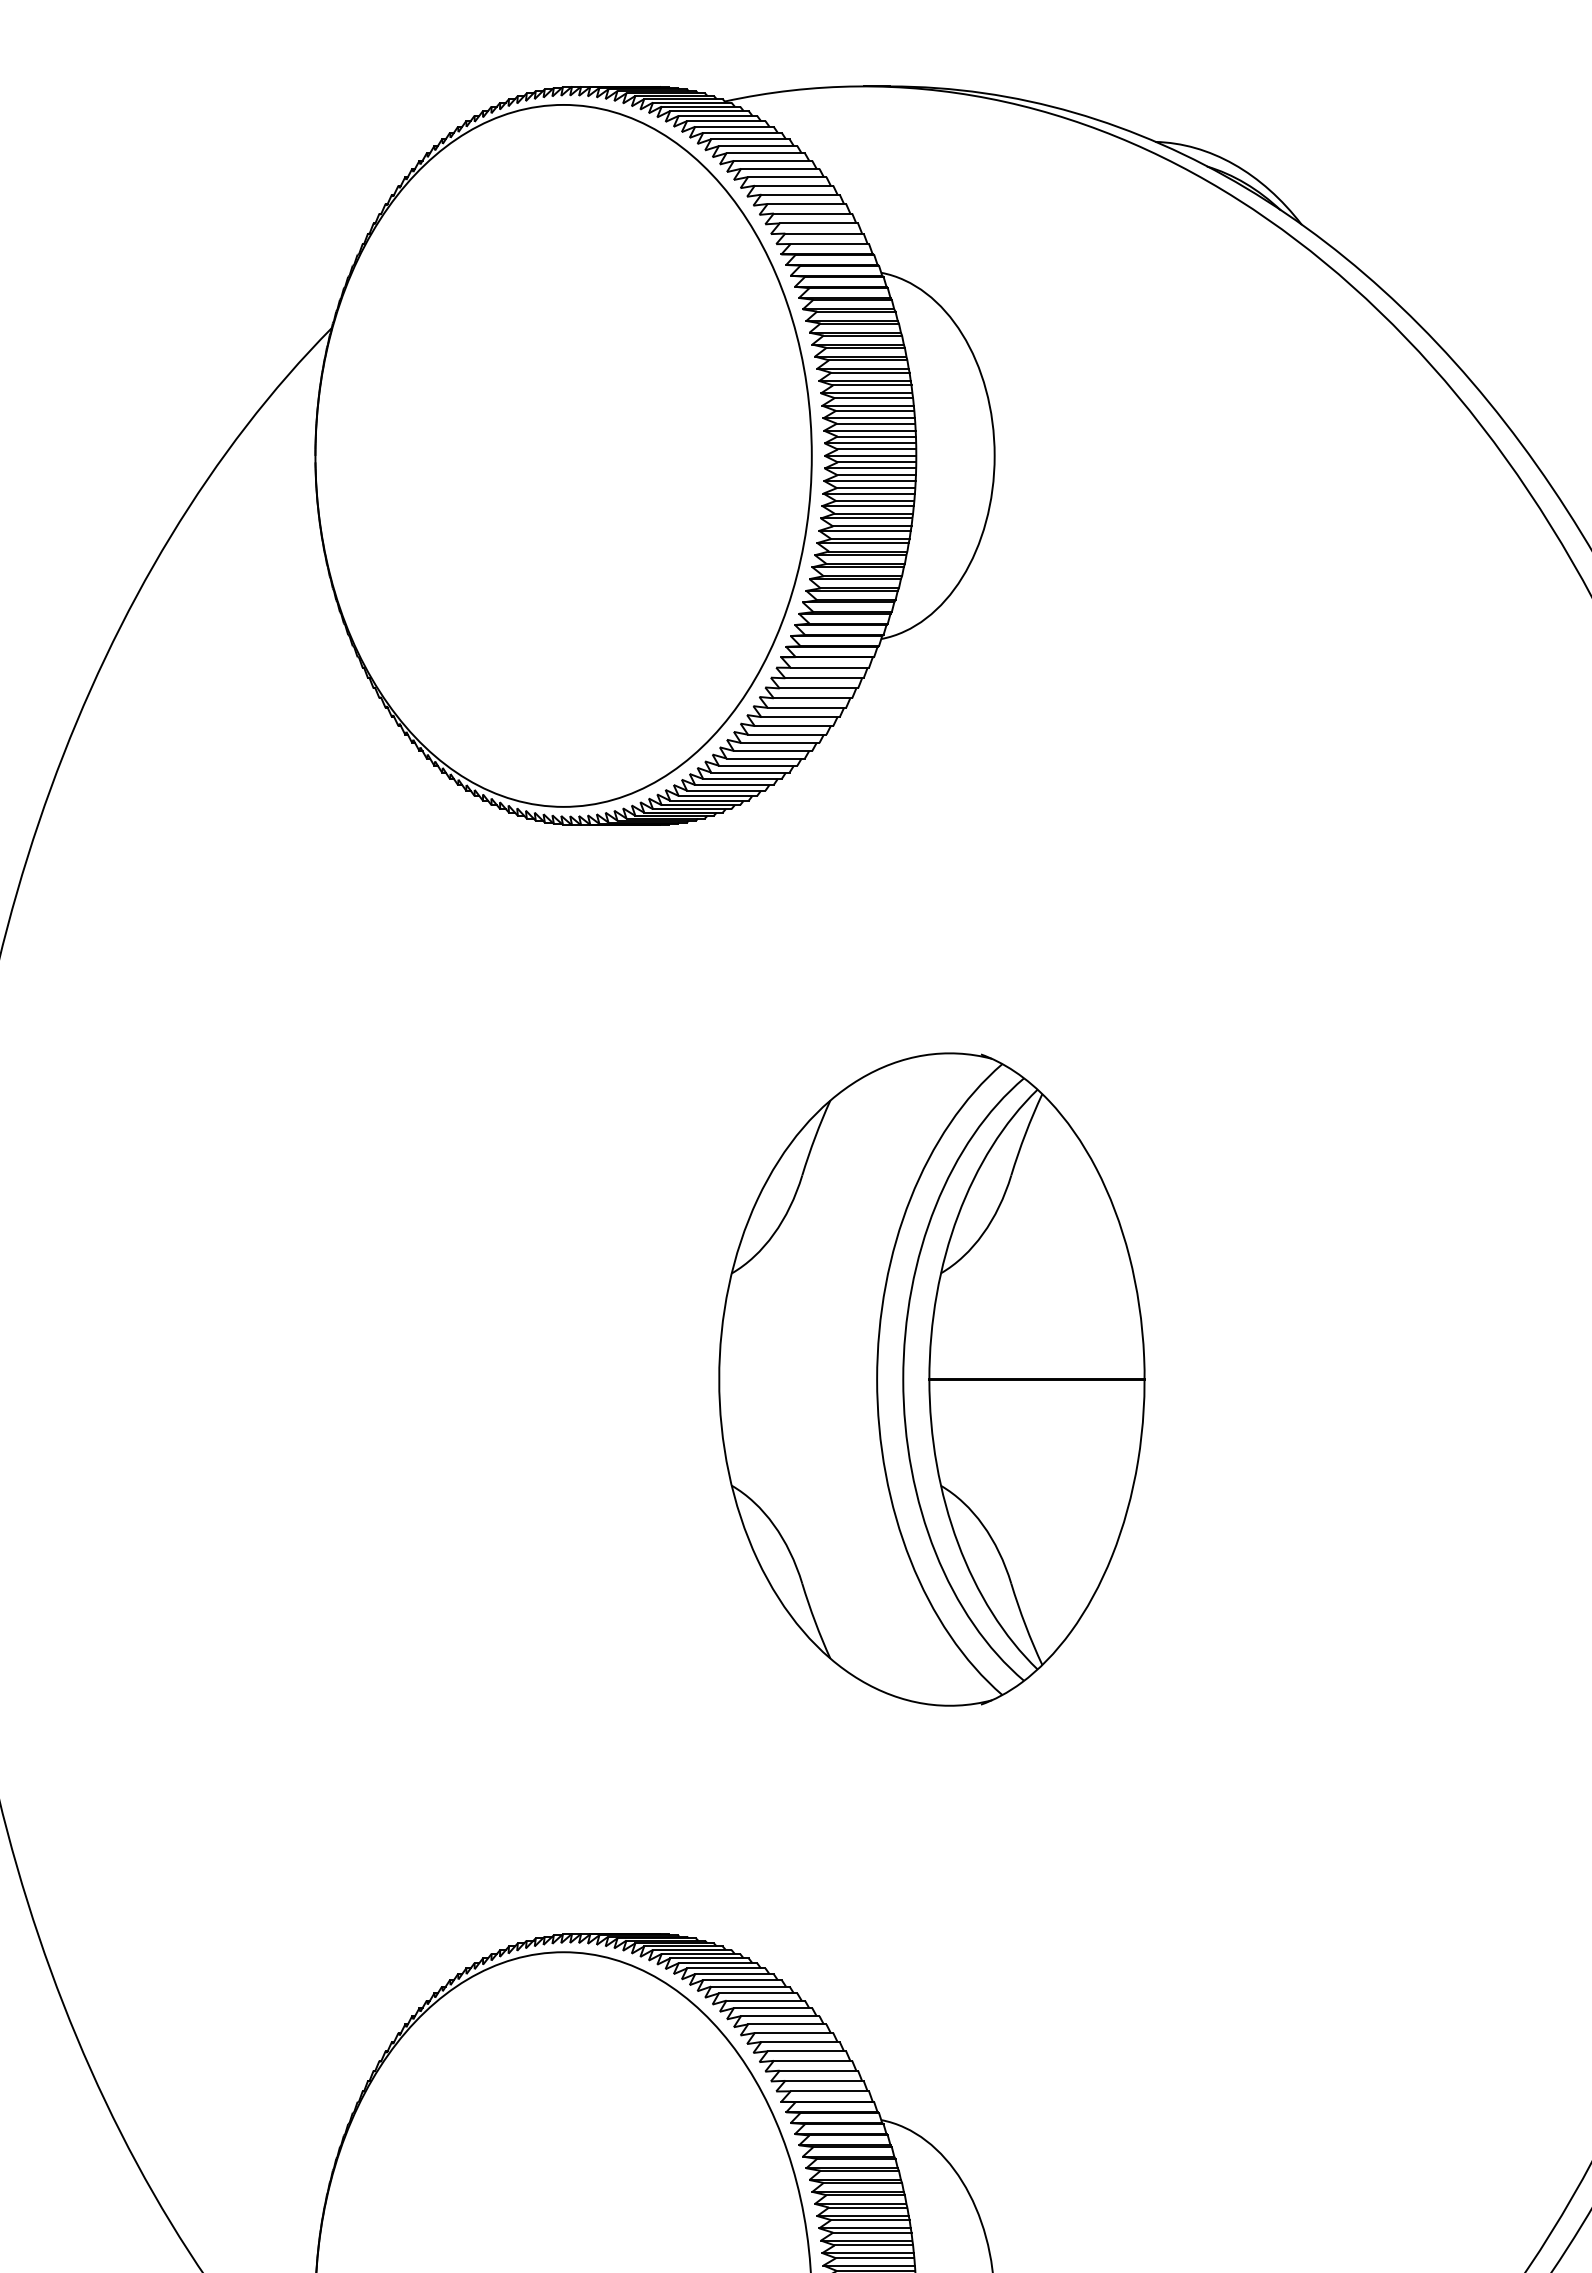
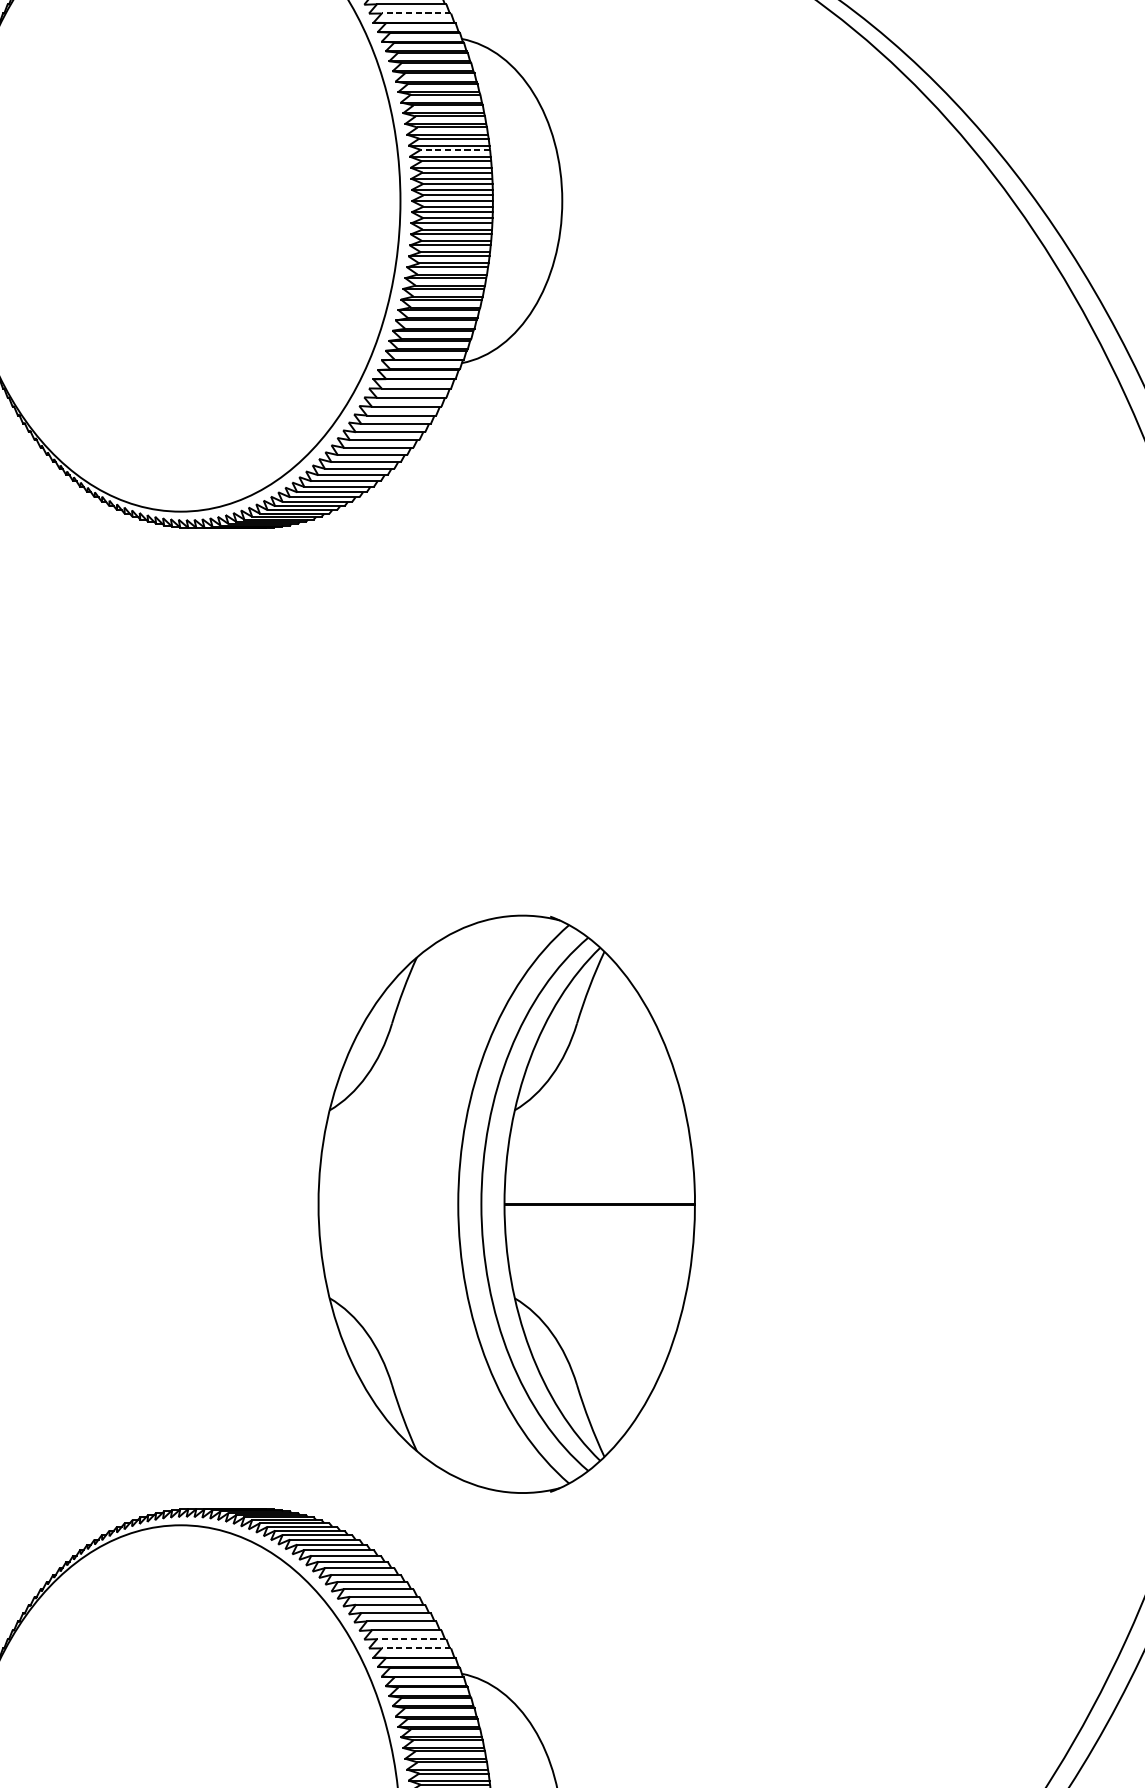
line: (829, 244) -> (416, 13), solid -> dashed
line: (873, 398) -> (455, 150), solid -> dashed
part: (931, 1379) -> (506, 1204), moved
line: (824, 2080) -> (411, 1638), solid -> dashed
line: (829, 2091) -> (416, 1648), solid -> dashed

